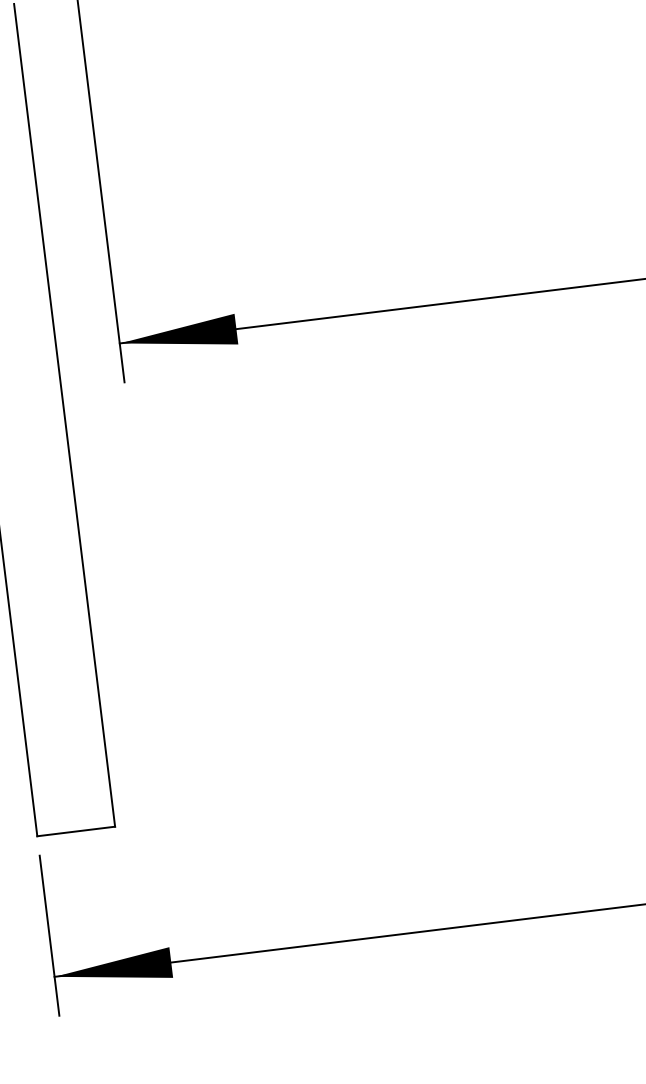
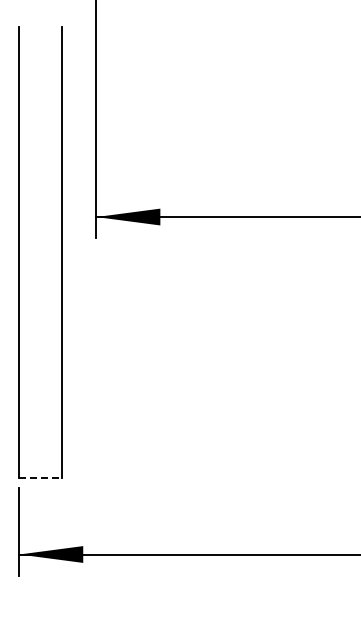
line: (77, 831) -> (41, 477), solid -> dashed

